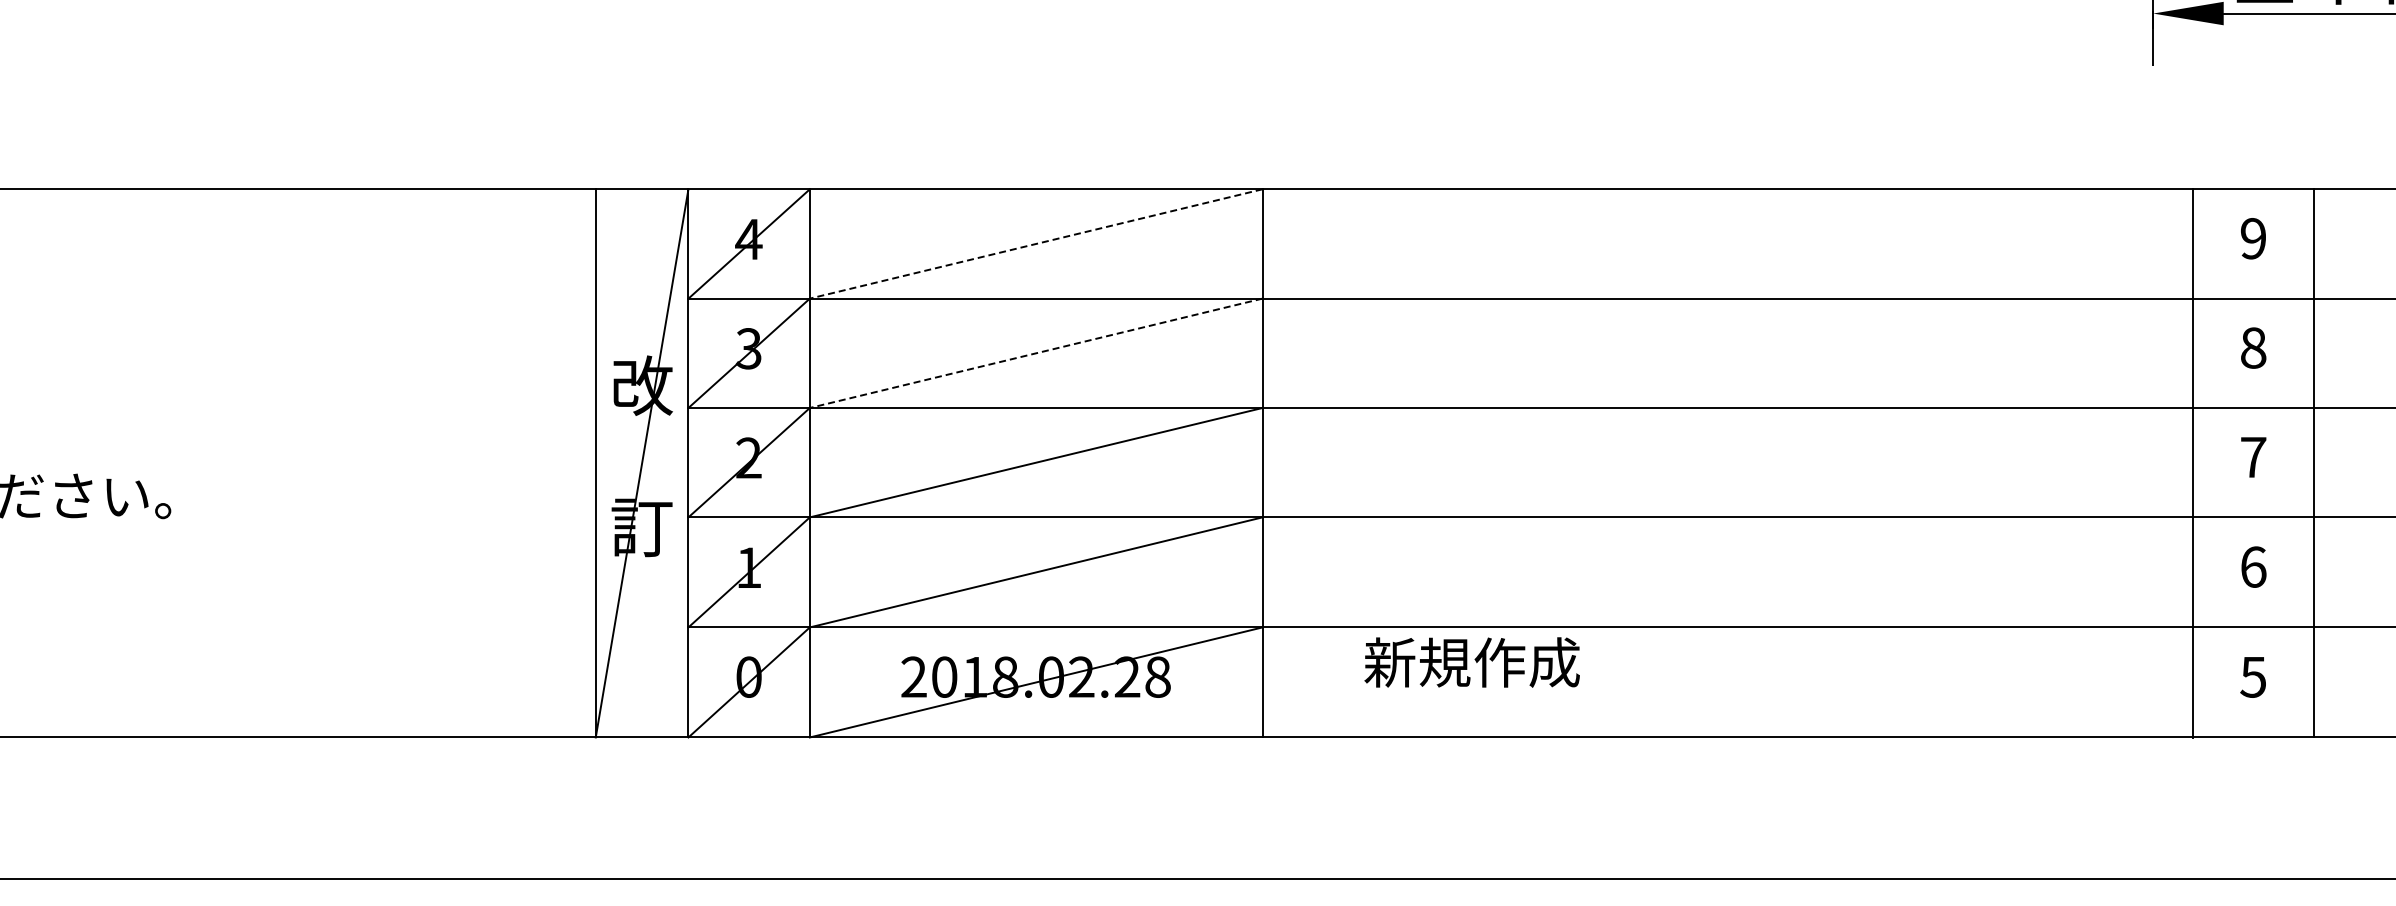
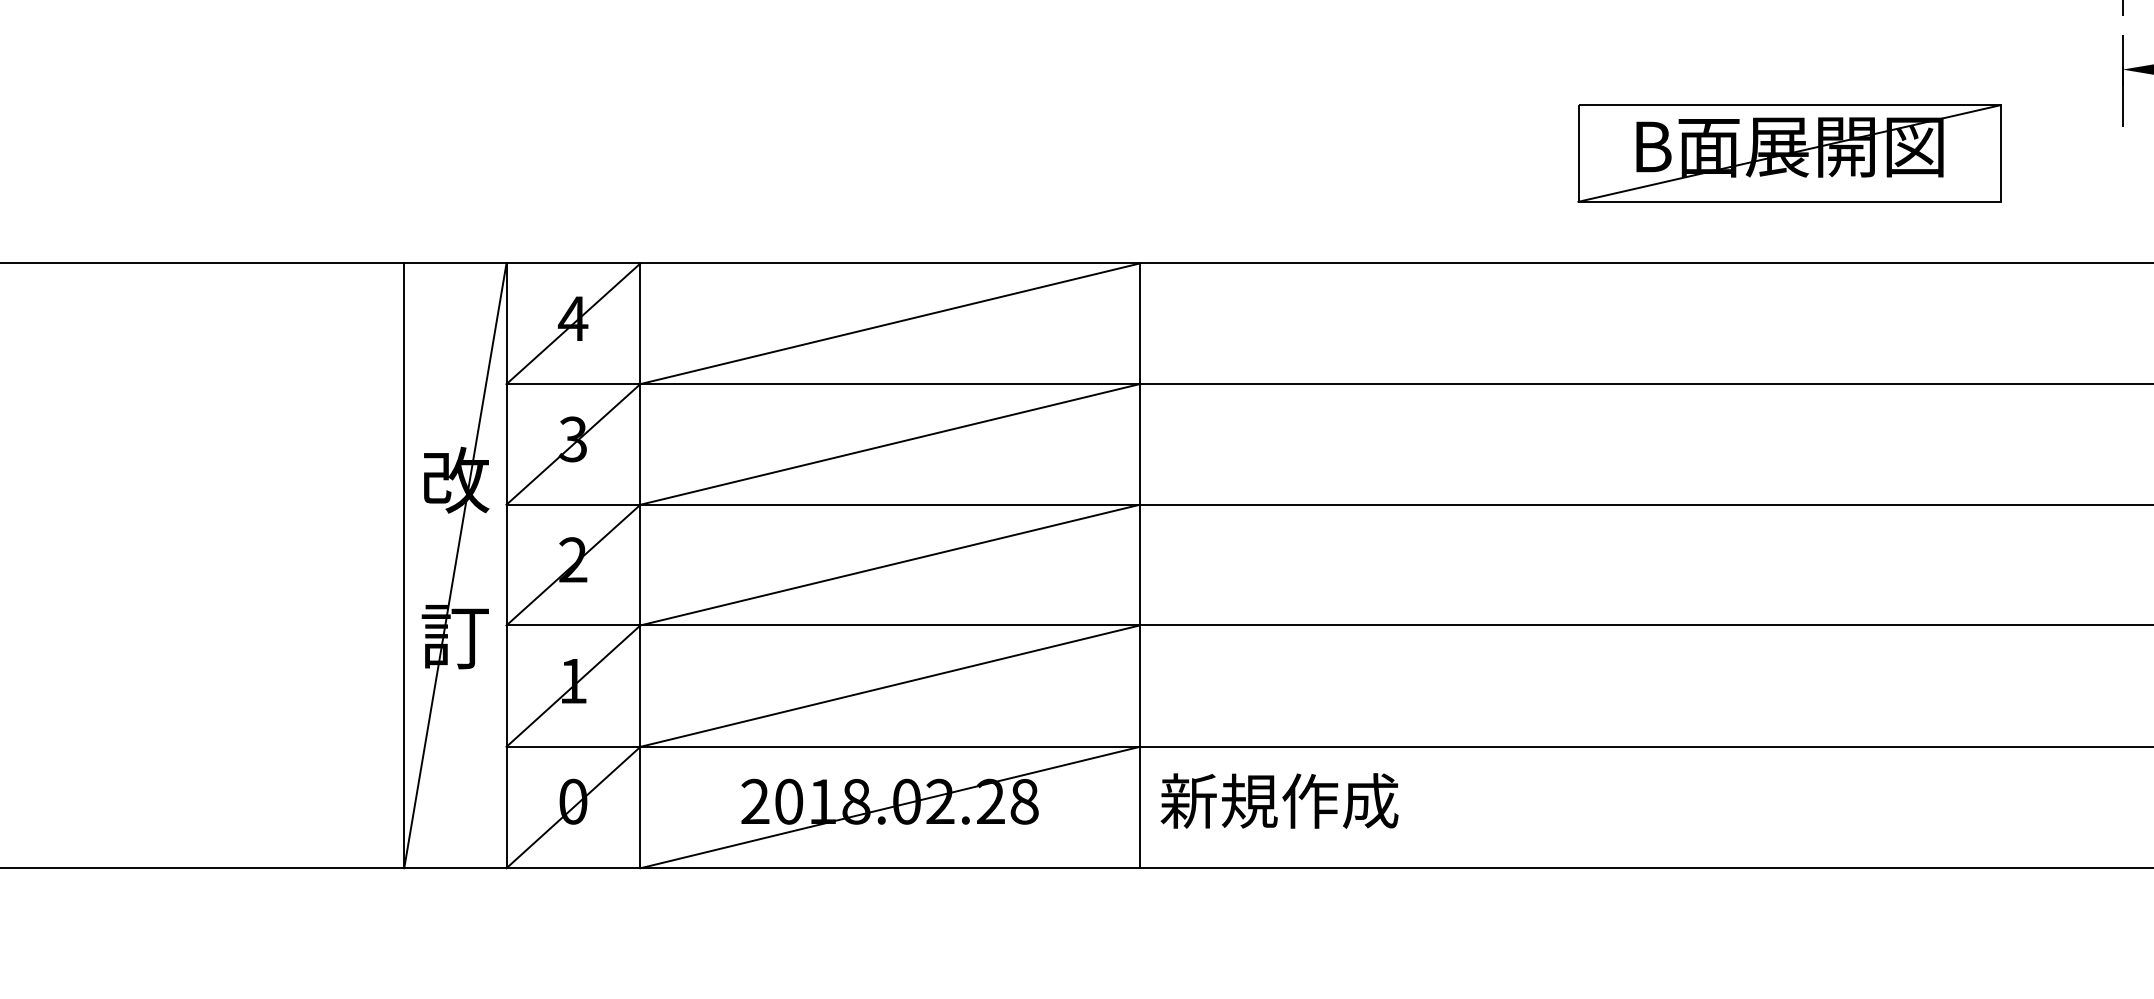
part: (1851, 89) -> (1789, 153), added
line: (1036, 243) -> (890, 323), dashed -> solid
line: (1036, 353) -> (890, 444), dashed -> solid
text: (1471, 662) -> (1278, 800), moved

